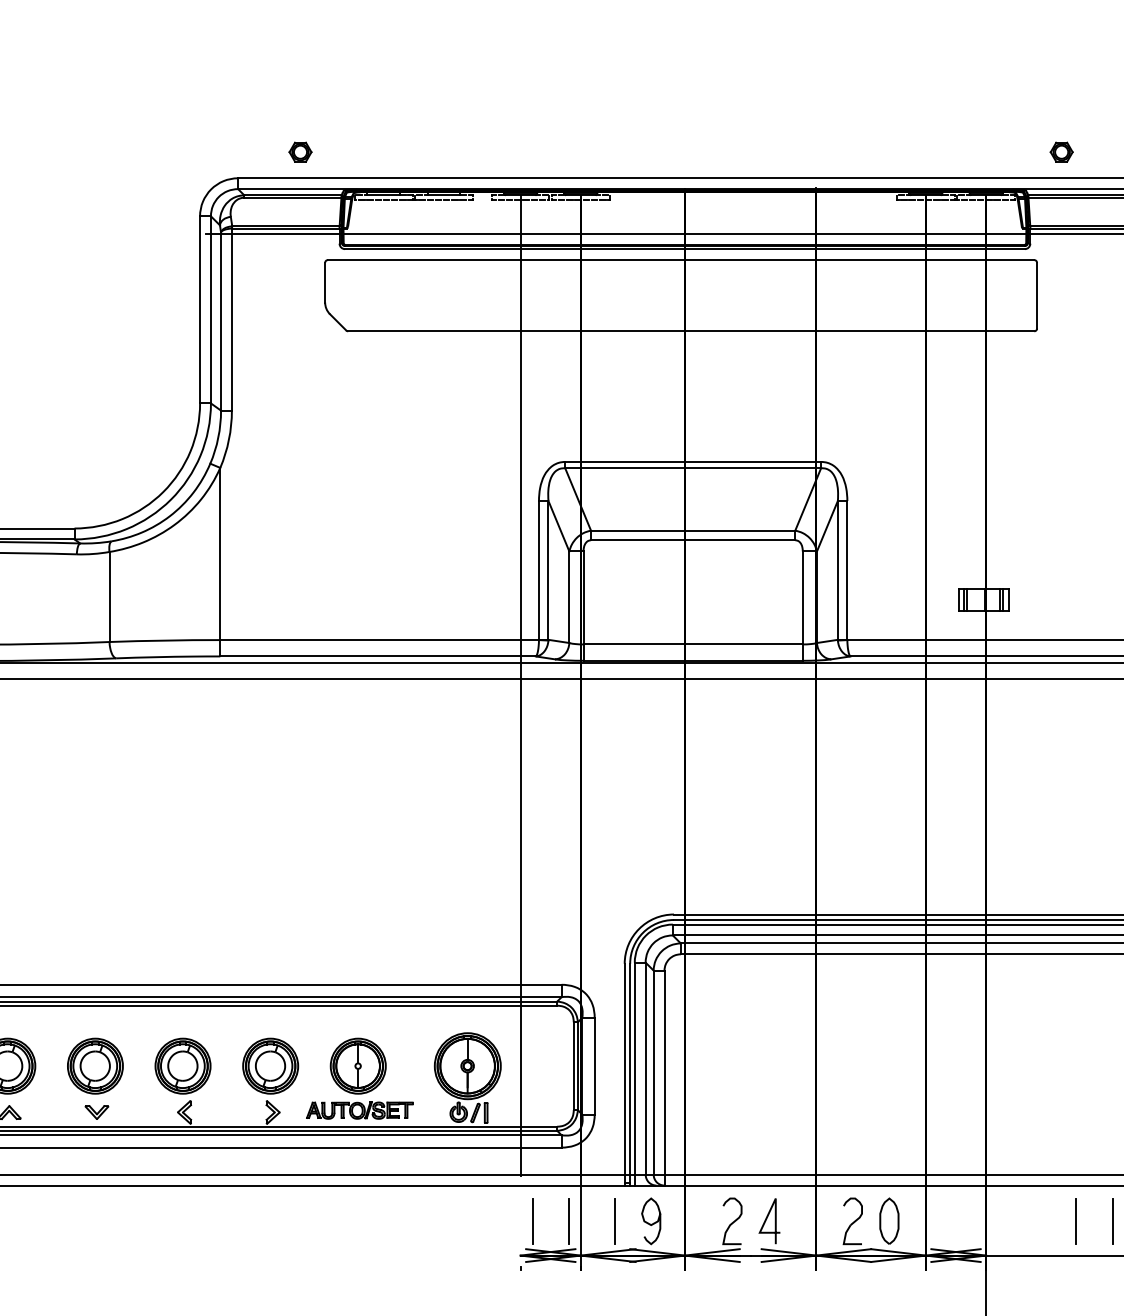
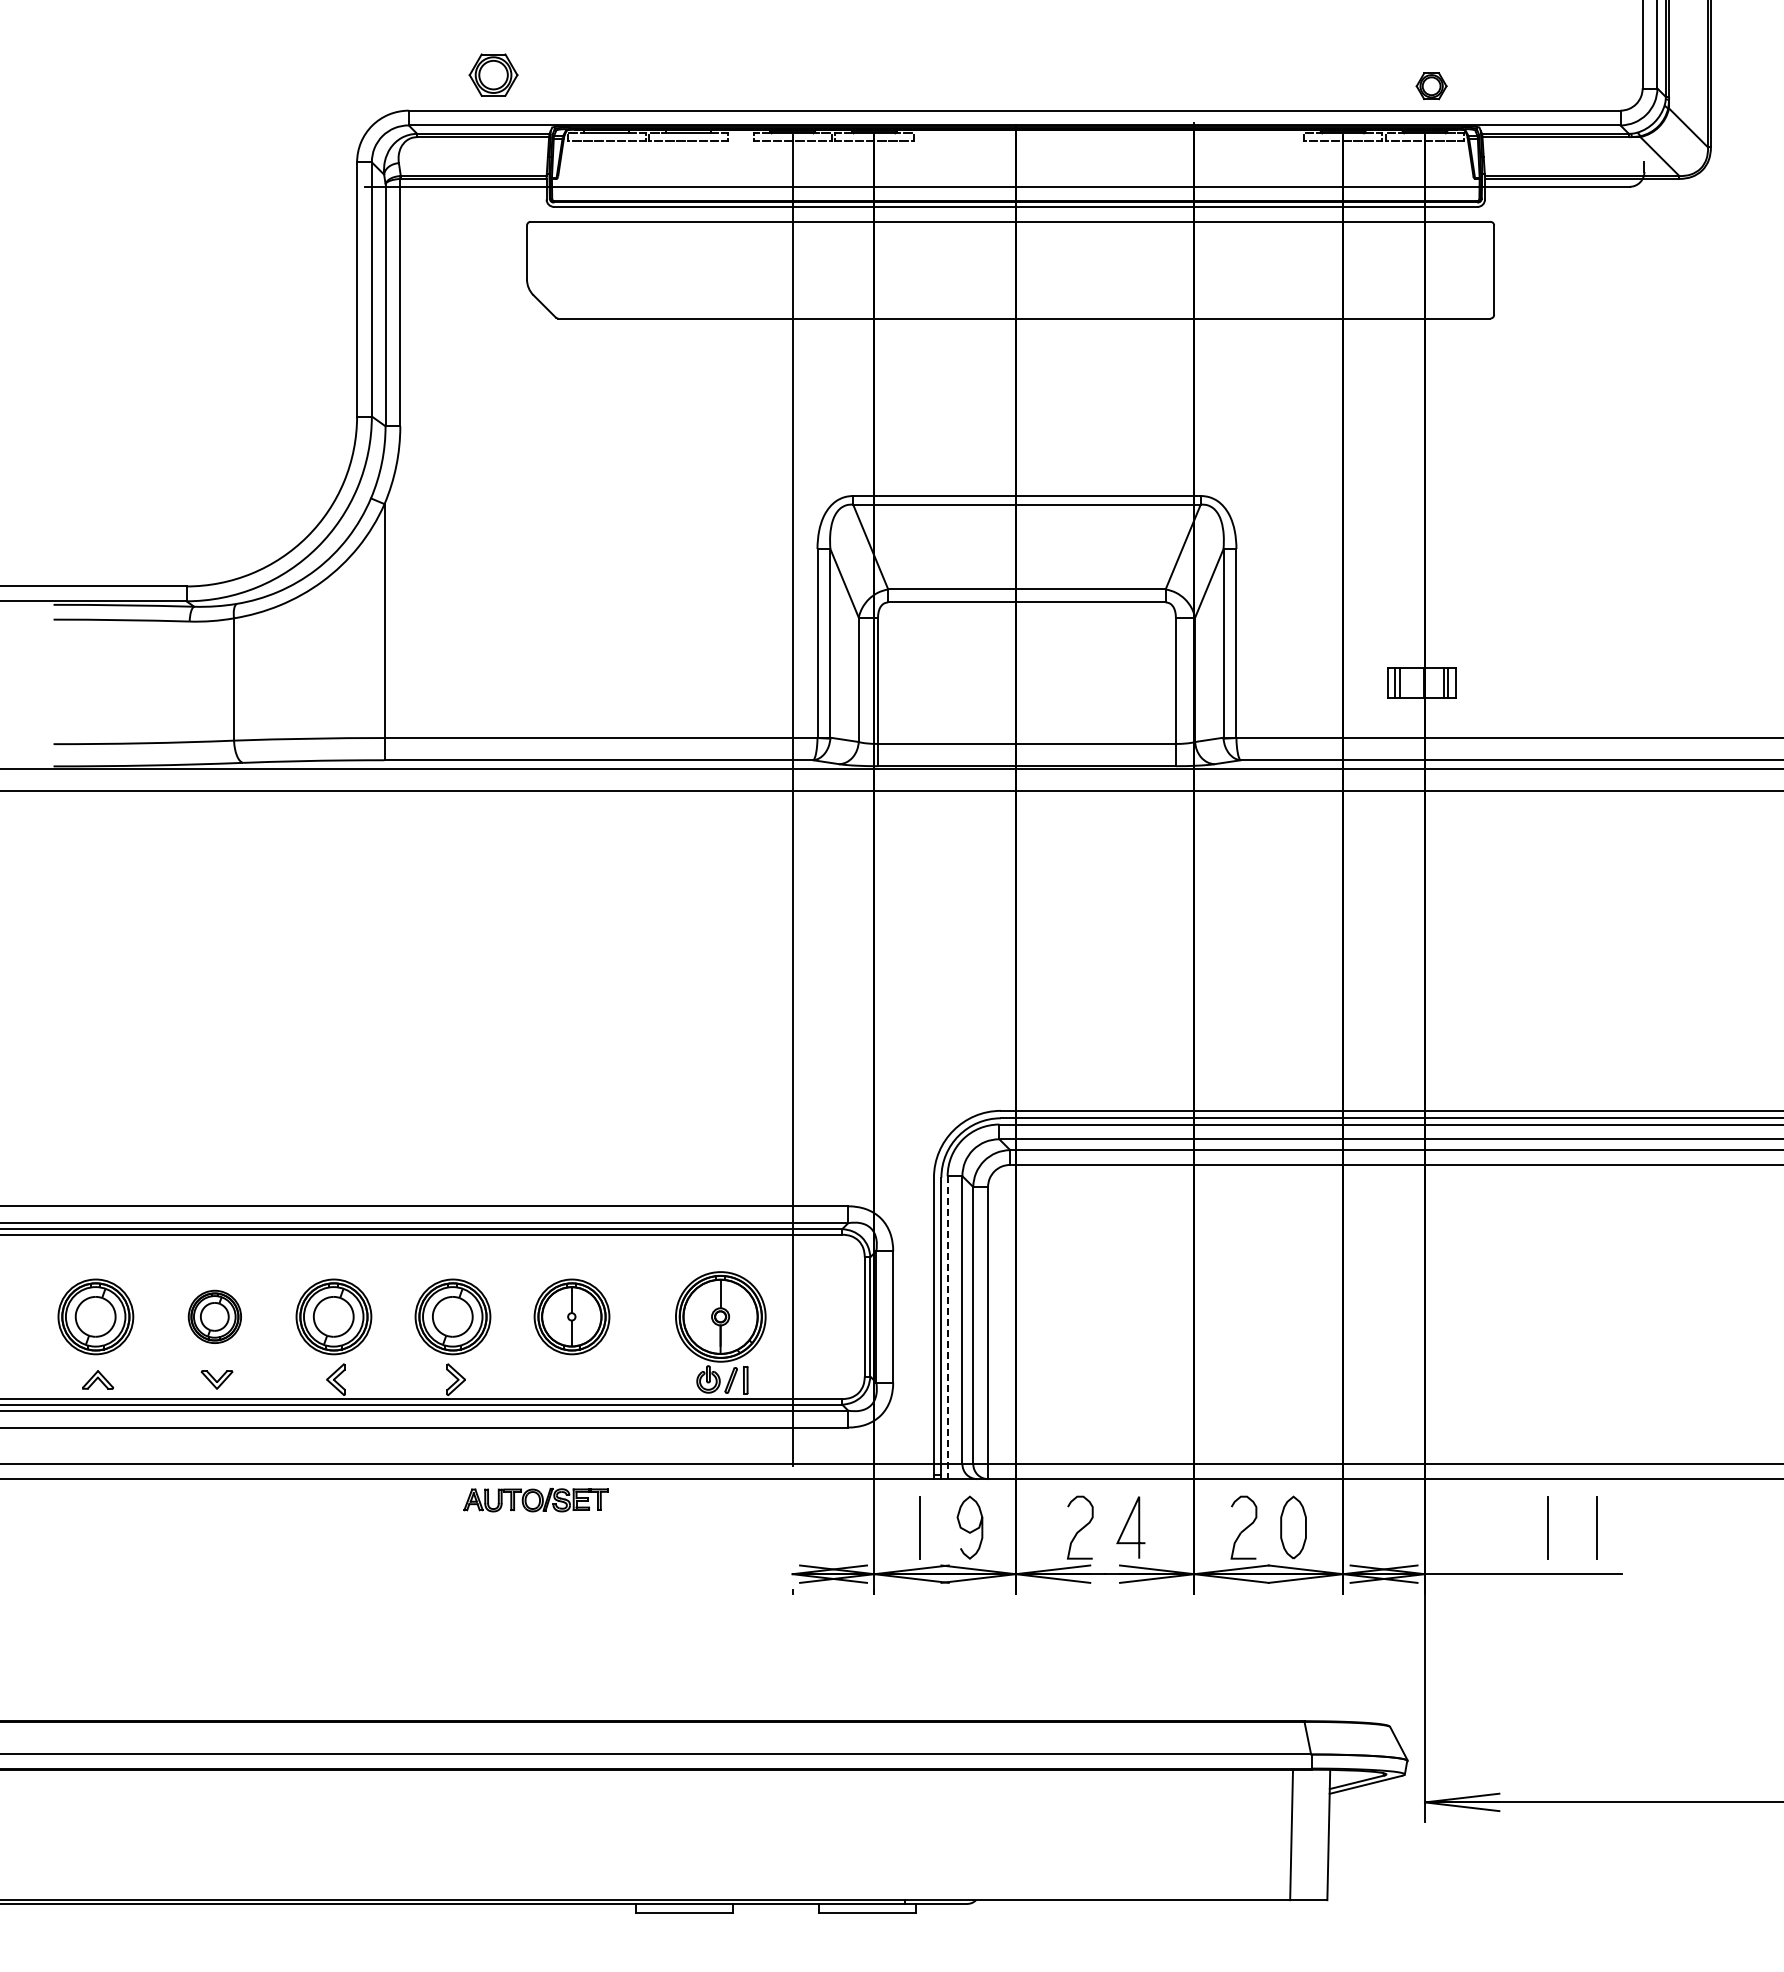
part: (300, 152) -> (493, 75), size x1.6
part: (1061, 152) -> (1431, 86), moved
part: (95, 1065) -> (214, 1316), size x0.7
line: (634, 1074) -> (947, 1328), solid -> dashed
part: (359, 1110) -> (535, 1499), moved
line: (532, 1221) -> (808, 1527), removed
line: (569, 1221) -> (858, 1527), removed

